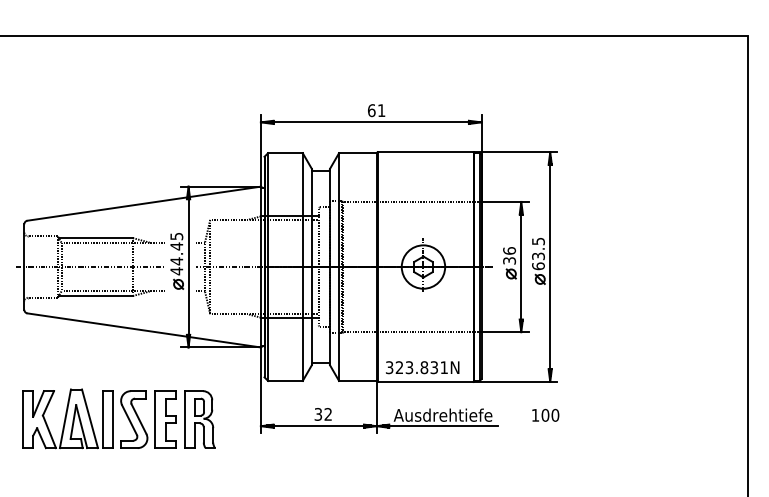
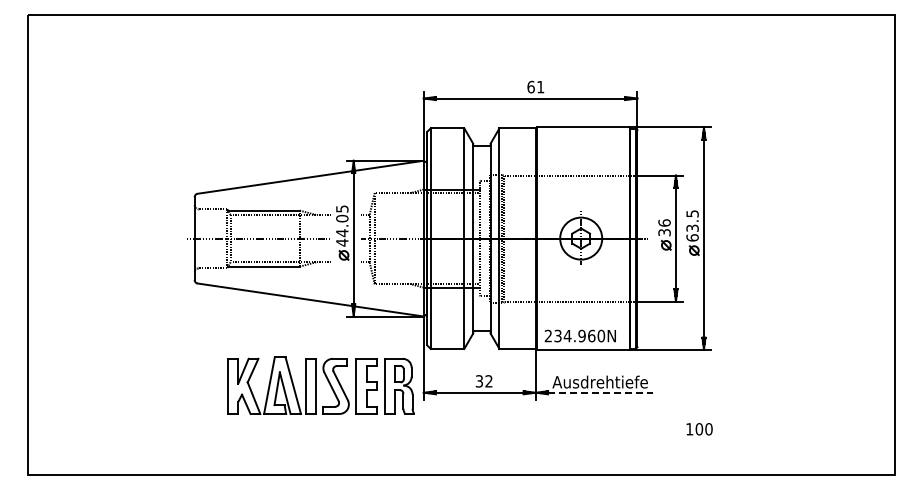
text: (176, 246) -> (342, 218), 44.45 -> 44.05
text: (416, 367) -> (574, 335), 323.831N -> 234.960N
text: (545, 415) -> (699, 429), moved
part: (118, 418) -> (320, 385), moved
line: (443, 425) -> (600, 392), solid -> dashed

